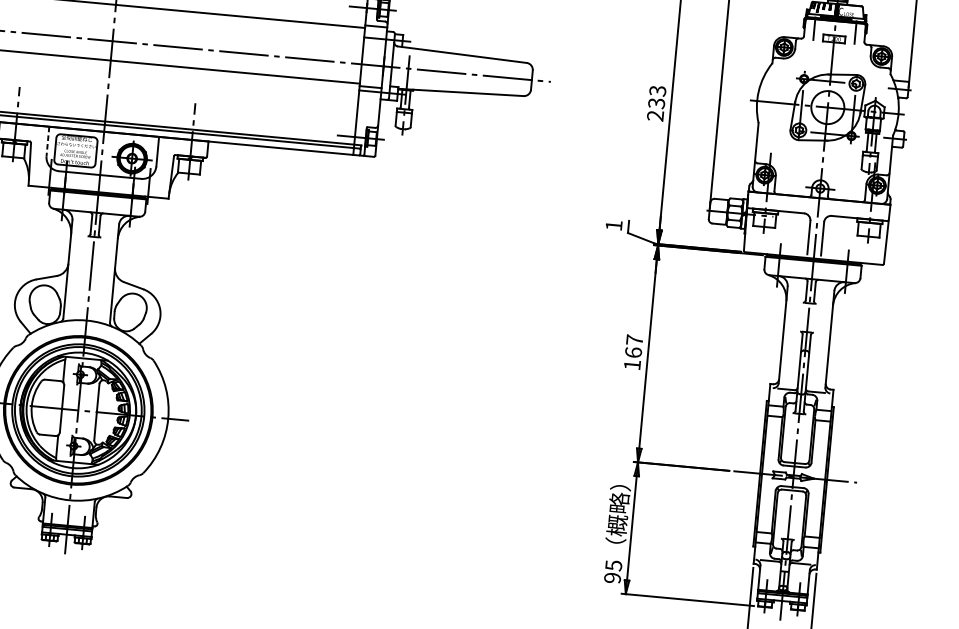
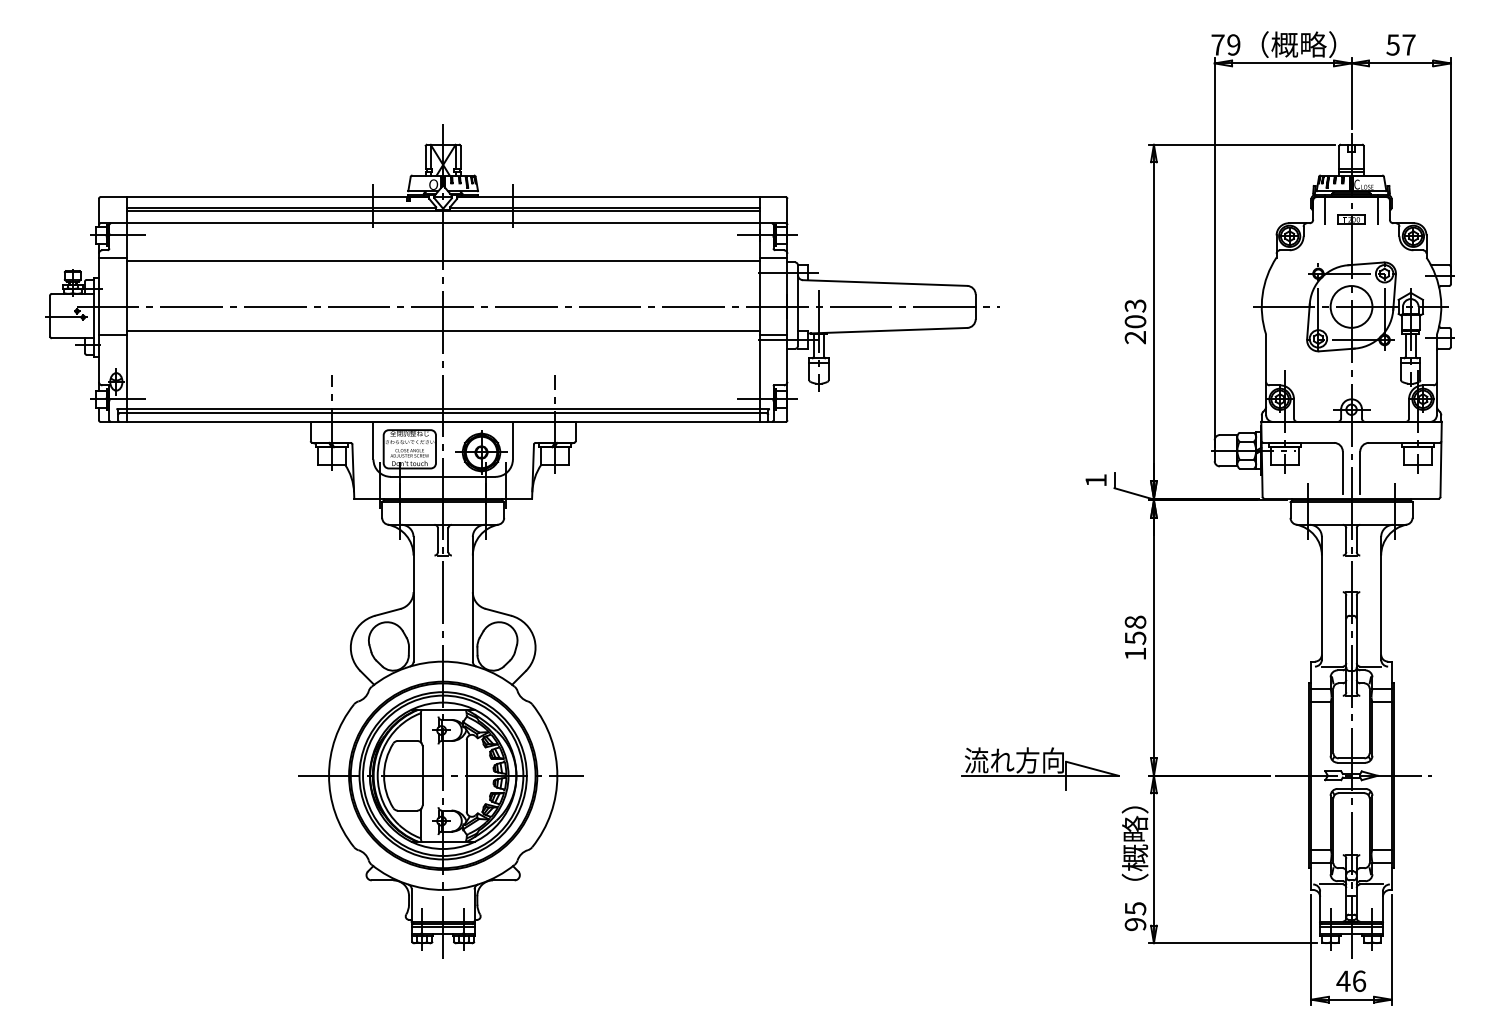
text: (656, 103) -> (1135, 321), 233 -> 203
line: (47, 141) -> (373, 440), dashed -> solid
text: (634, 345) -> (1135, 629), 167 -> 158
part: (549, 448) -> (1040, 768), added

